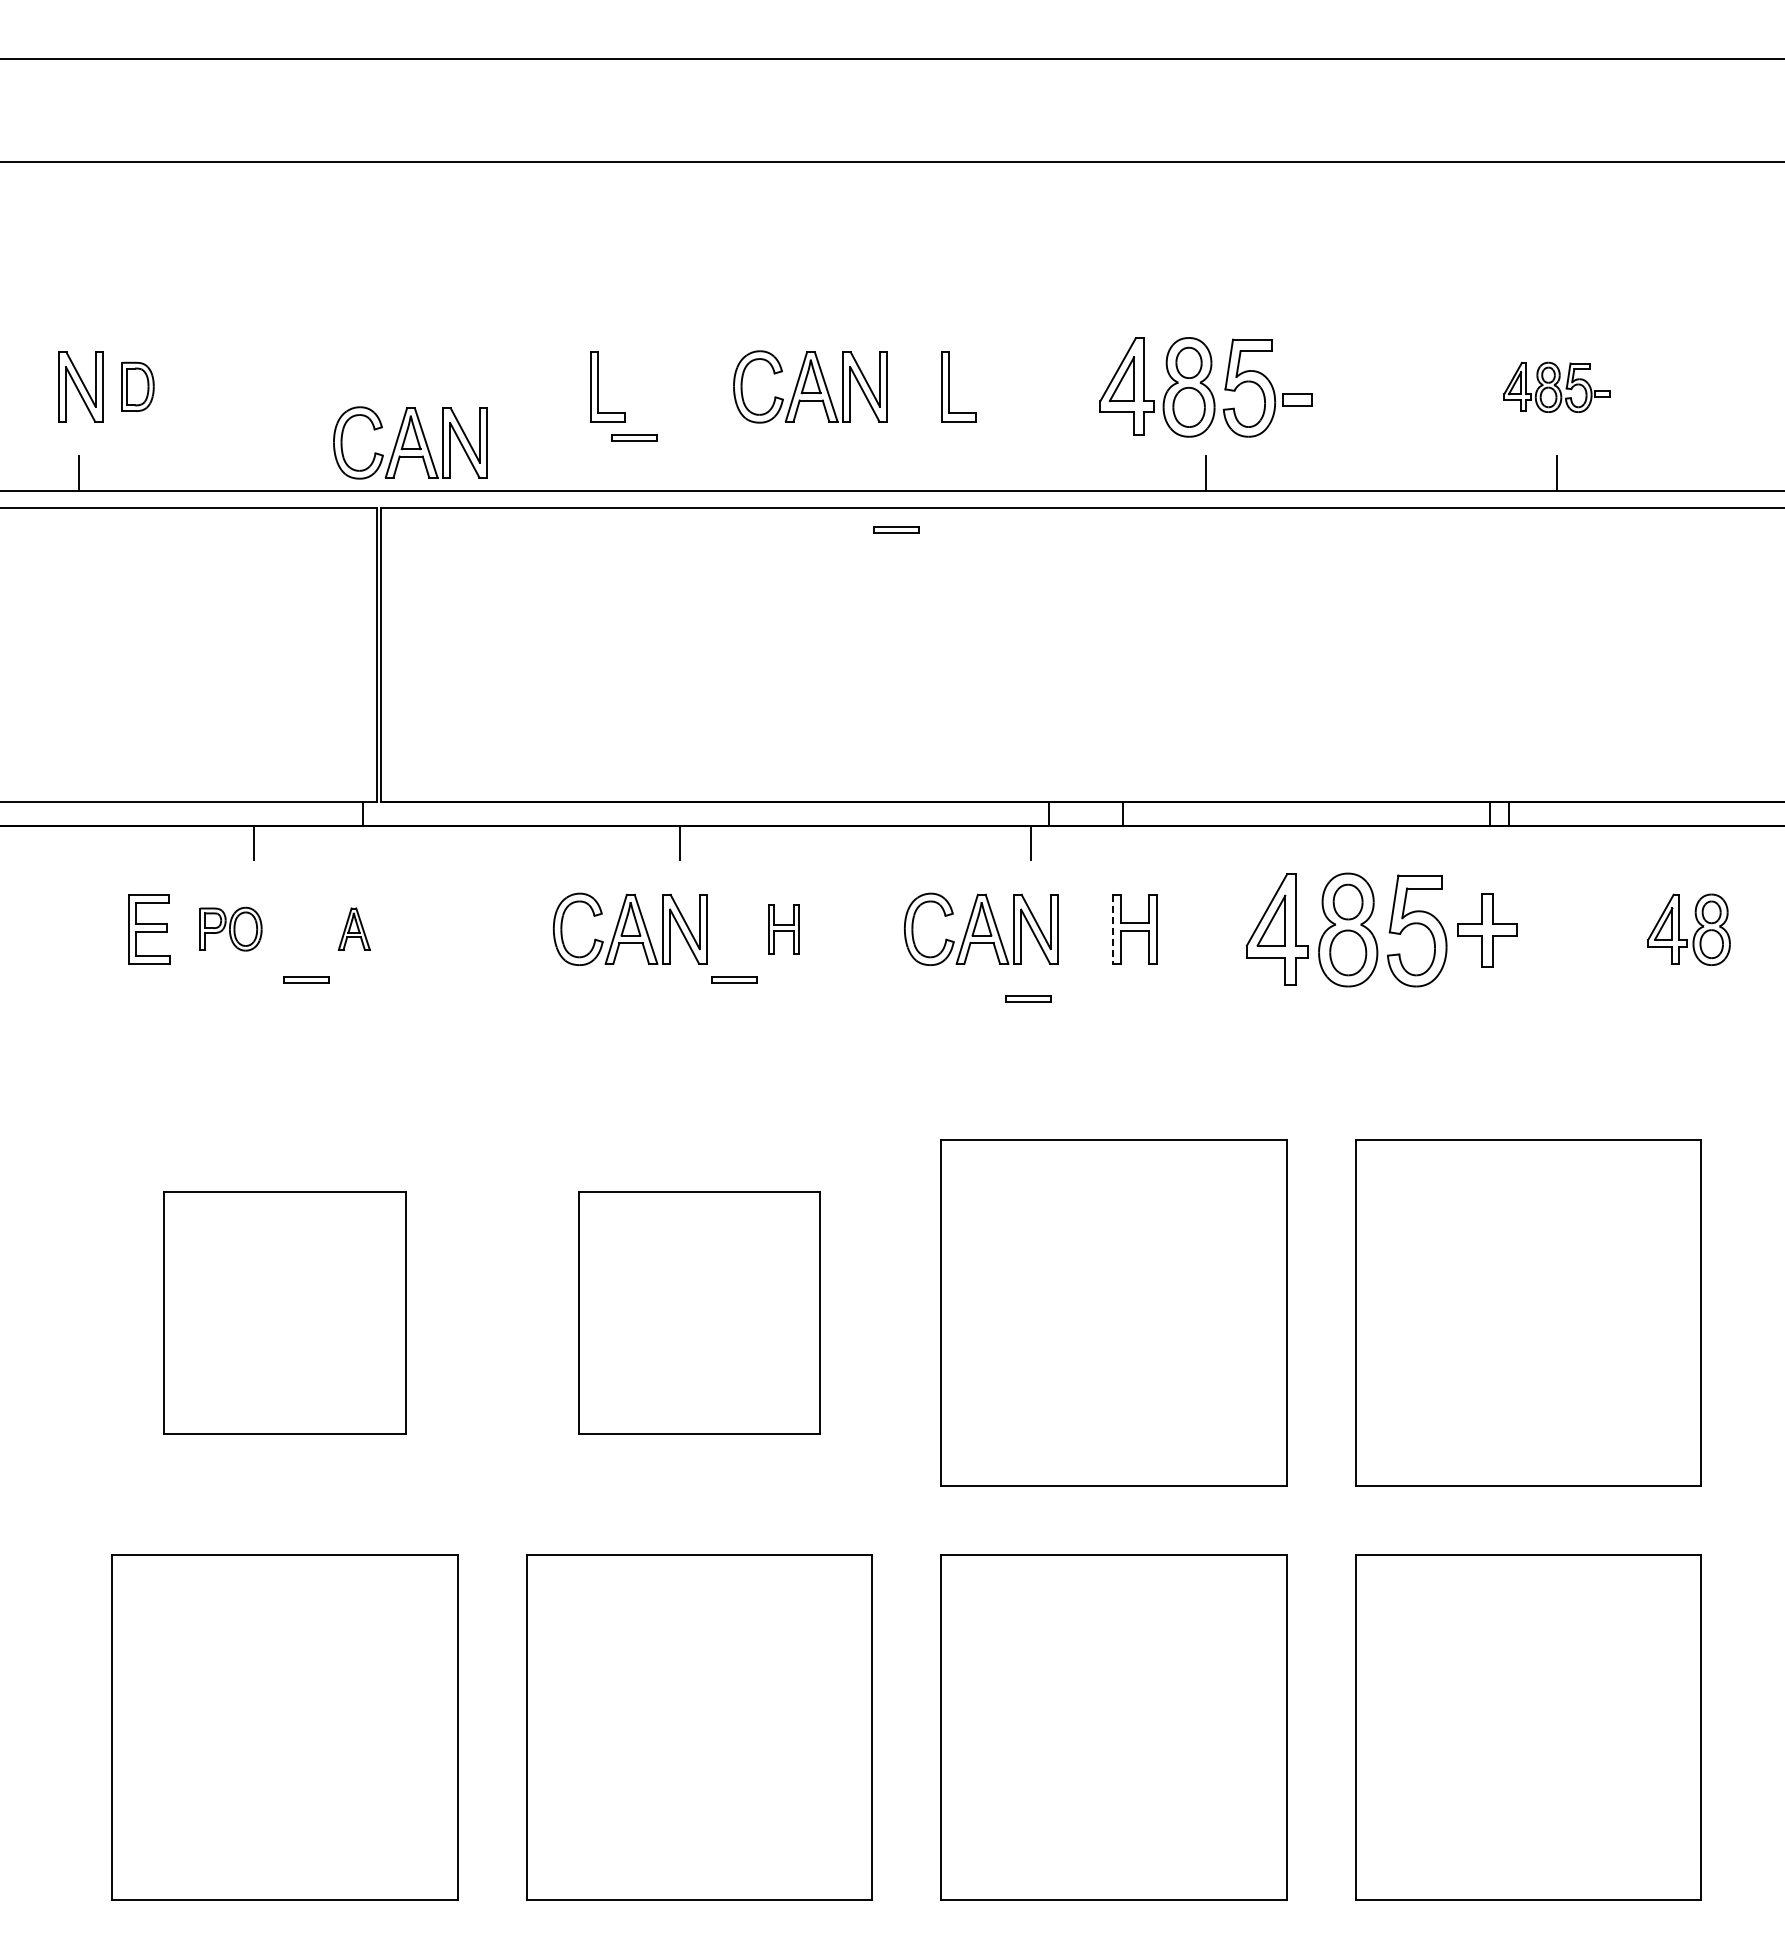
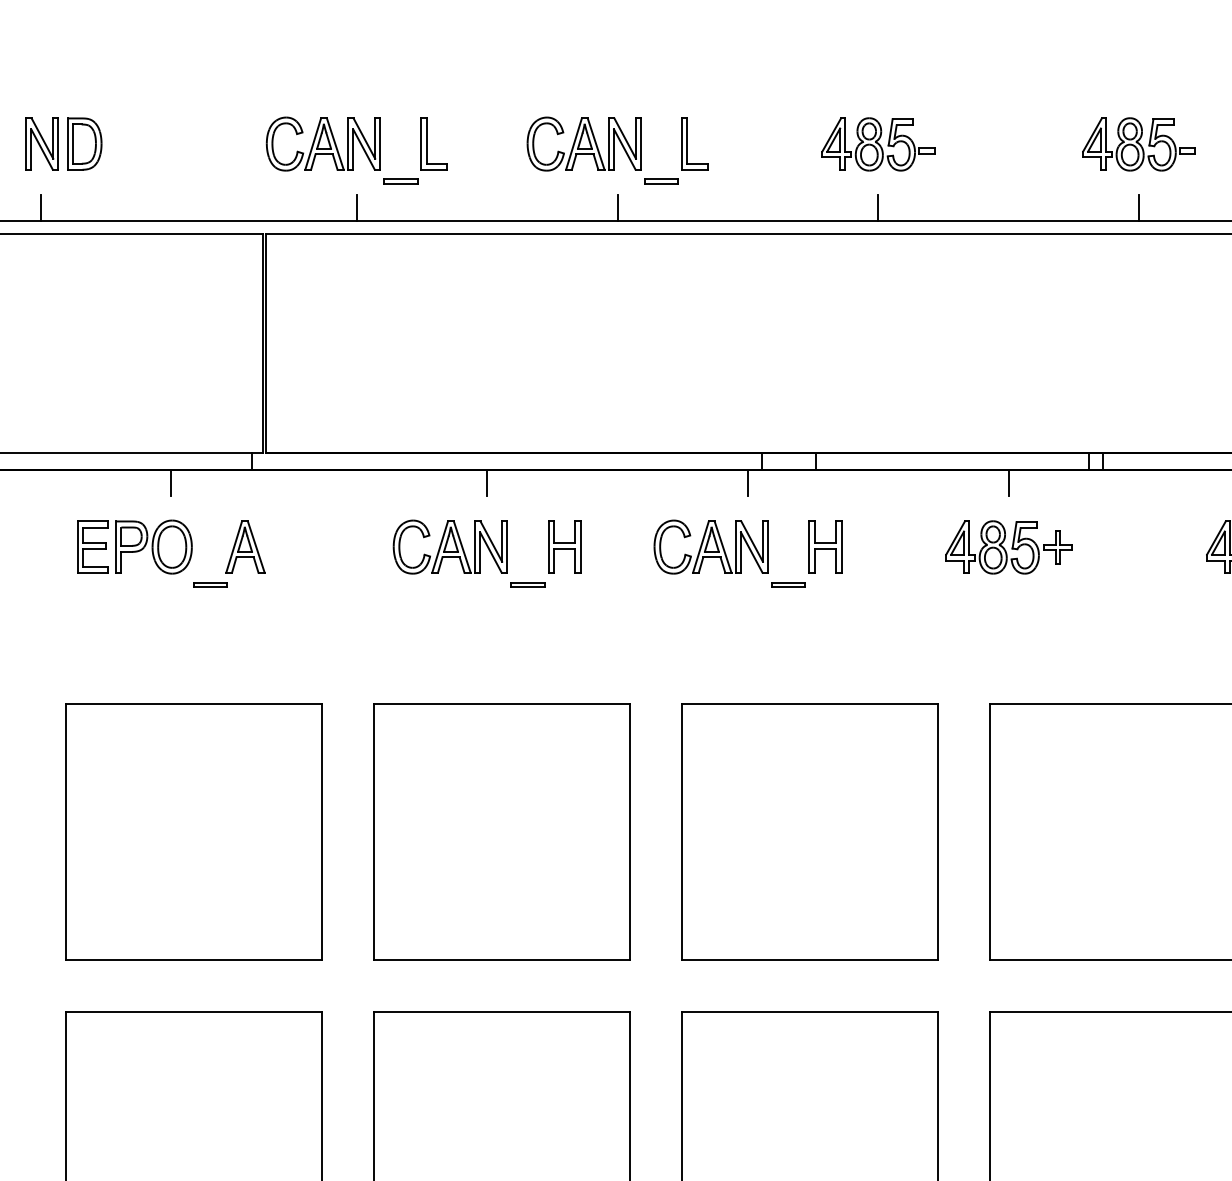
part: (137, 386) -> (84, 143), size x1.43
part: (1205, 387) -> (877, 144), size x0.71
part: (1556, 387) -> (1138, 144), size x1.43
part: (634, 437) -> (400, 181), moved
part: (410, 442) -> (323, 143), moved
line: (504, 473) -> (357, 208), added
line: (855, 473) -> (617, 208), added
part: (896, 529) -> (661, 181), moved
line: (1381, 842) -> (1008, 482), added
part: (230, 928) -> (153, 546), size x1.67
part: (354, 928) -> (245, 546), size x1.67
part: (783, 929) -> (564, 547), size x1.43
line: (1113, 929) -> (809, 547), dashed -> solid
part: (1381, 929) -> (1008, 547), size x0.62
part: (1028, 998) -> (788, 584), moved
part: (284, 1312) -> (193, 831), size x1.43
part: (699, 1312) -> (501, 831), size x1.43

